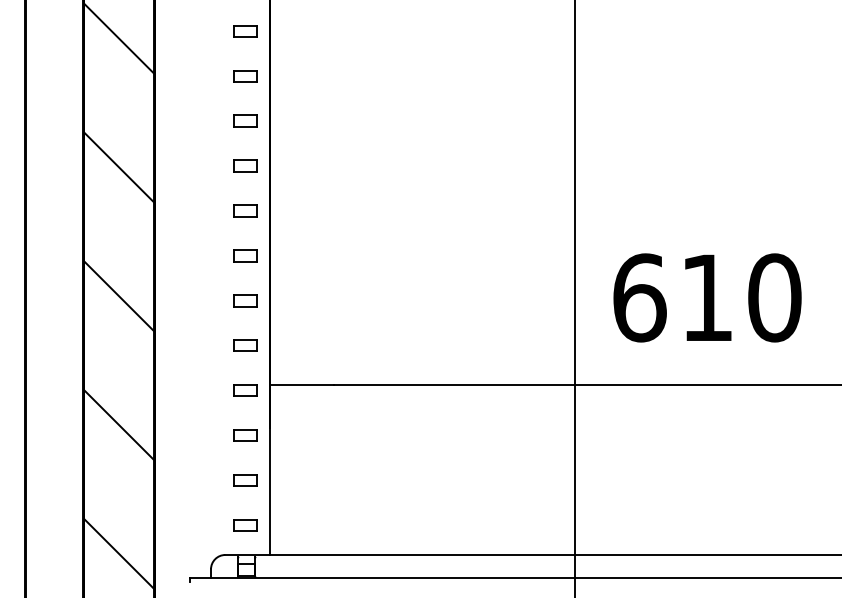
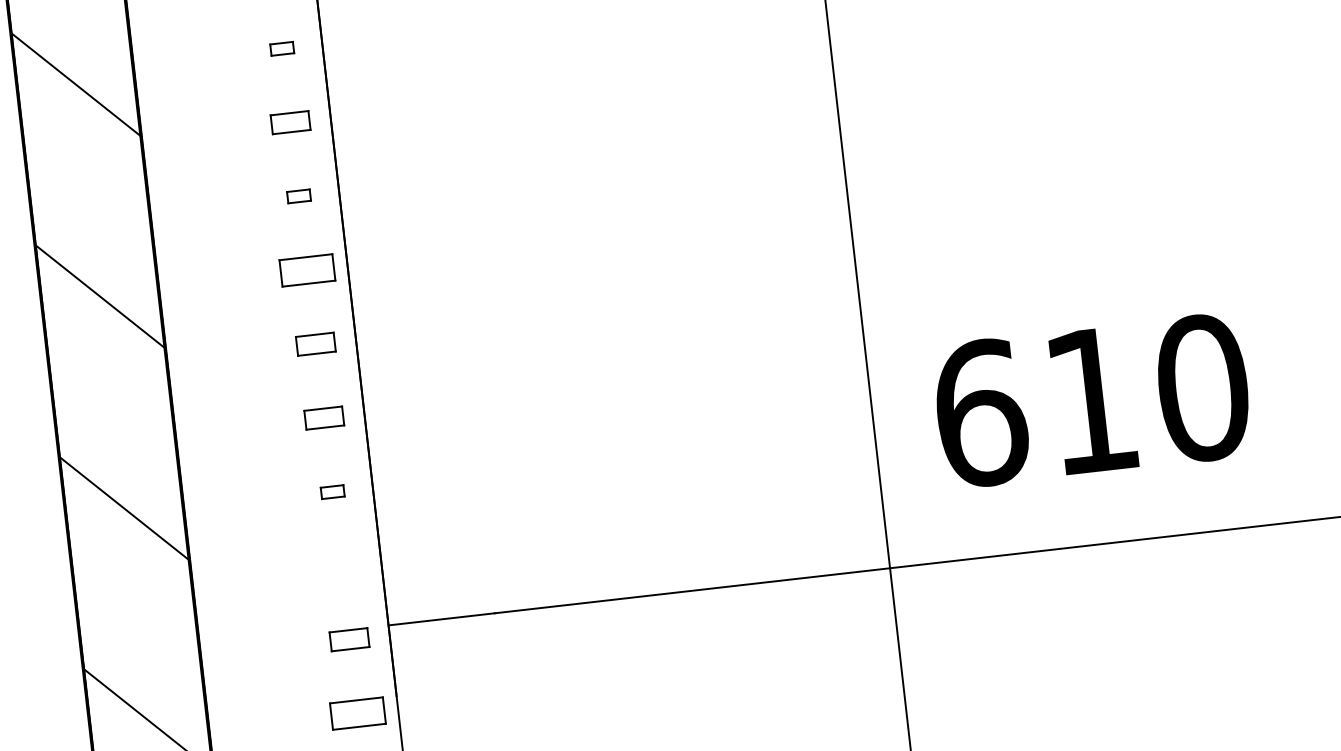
part: (245, 31) -> (282, 48), size x0.6
part: (245, 120) -> (298, 195), size x0.6
part: (245, 165) -> (307, 269), size x1.4
part: (245, 300) -> (332, 491), size x0.6
part: (245, 345) -> (341, 565), removed
part: (245, 435) -> (358, 713), size x1.4

